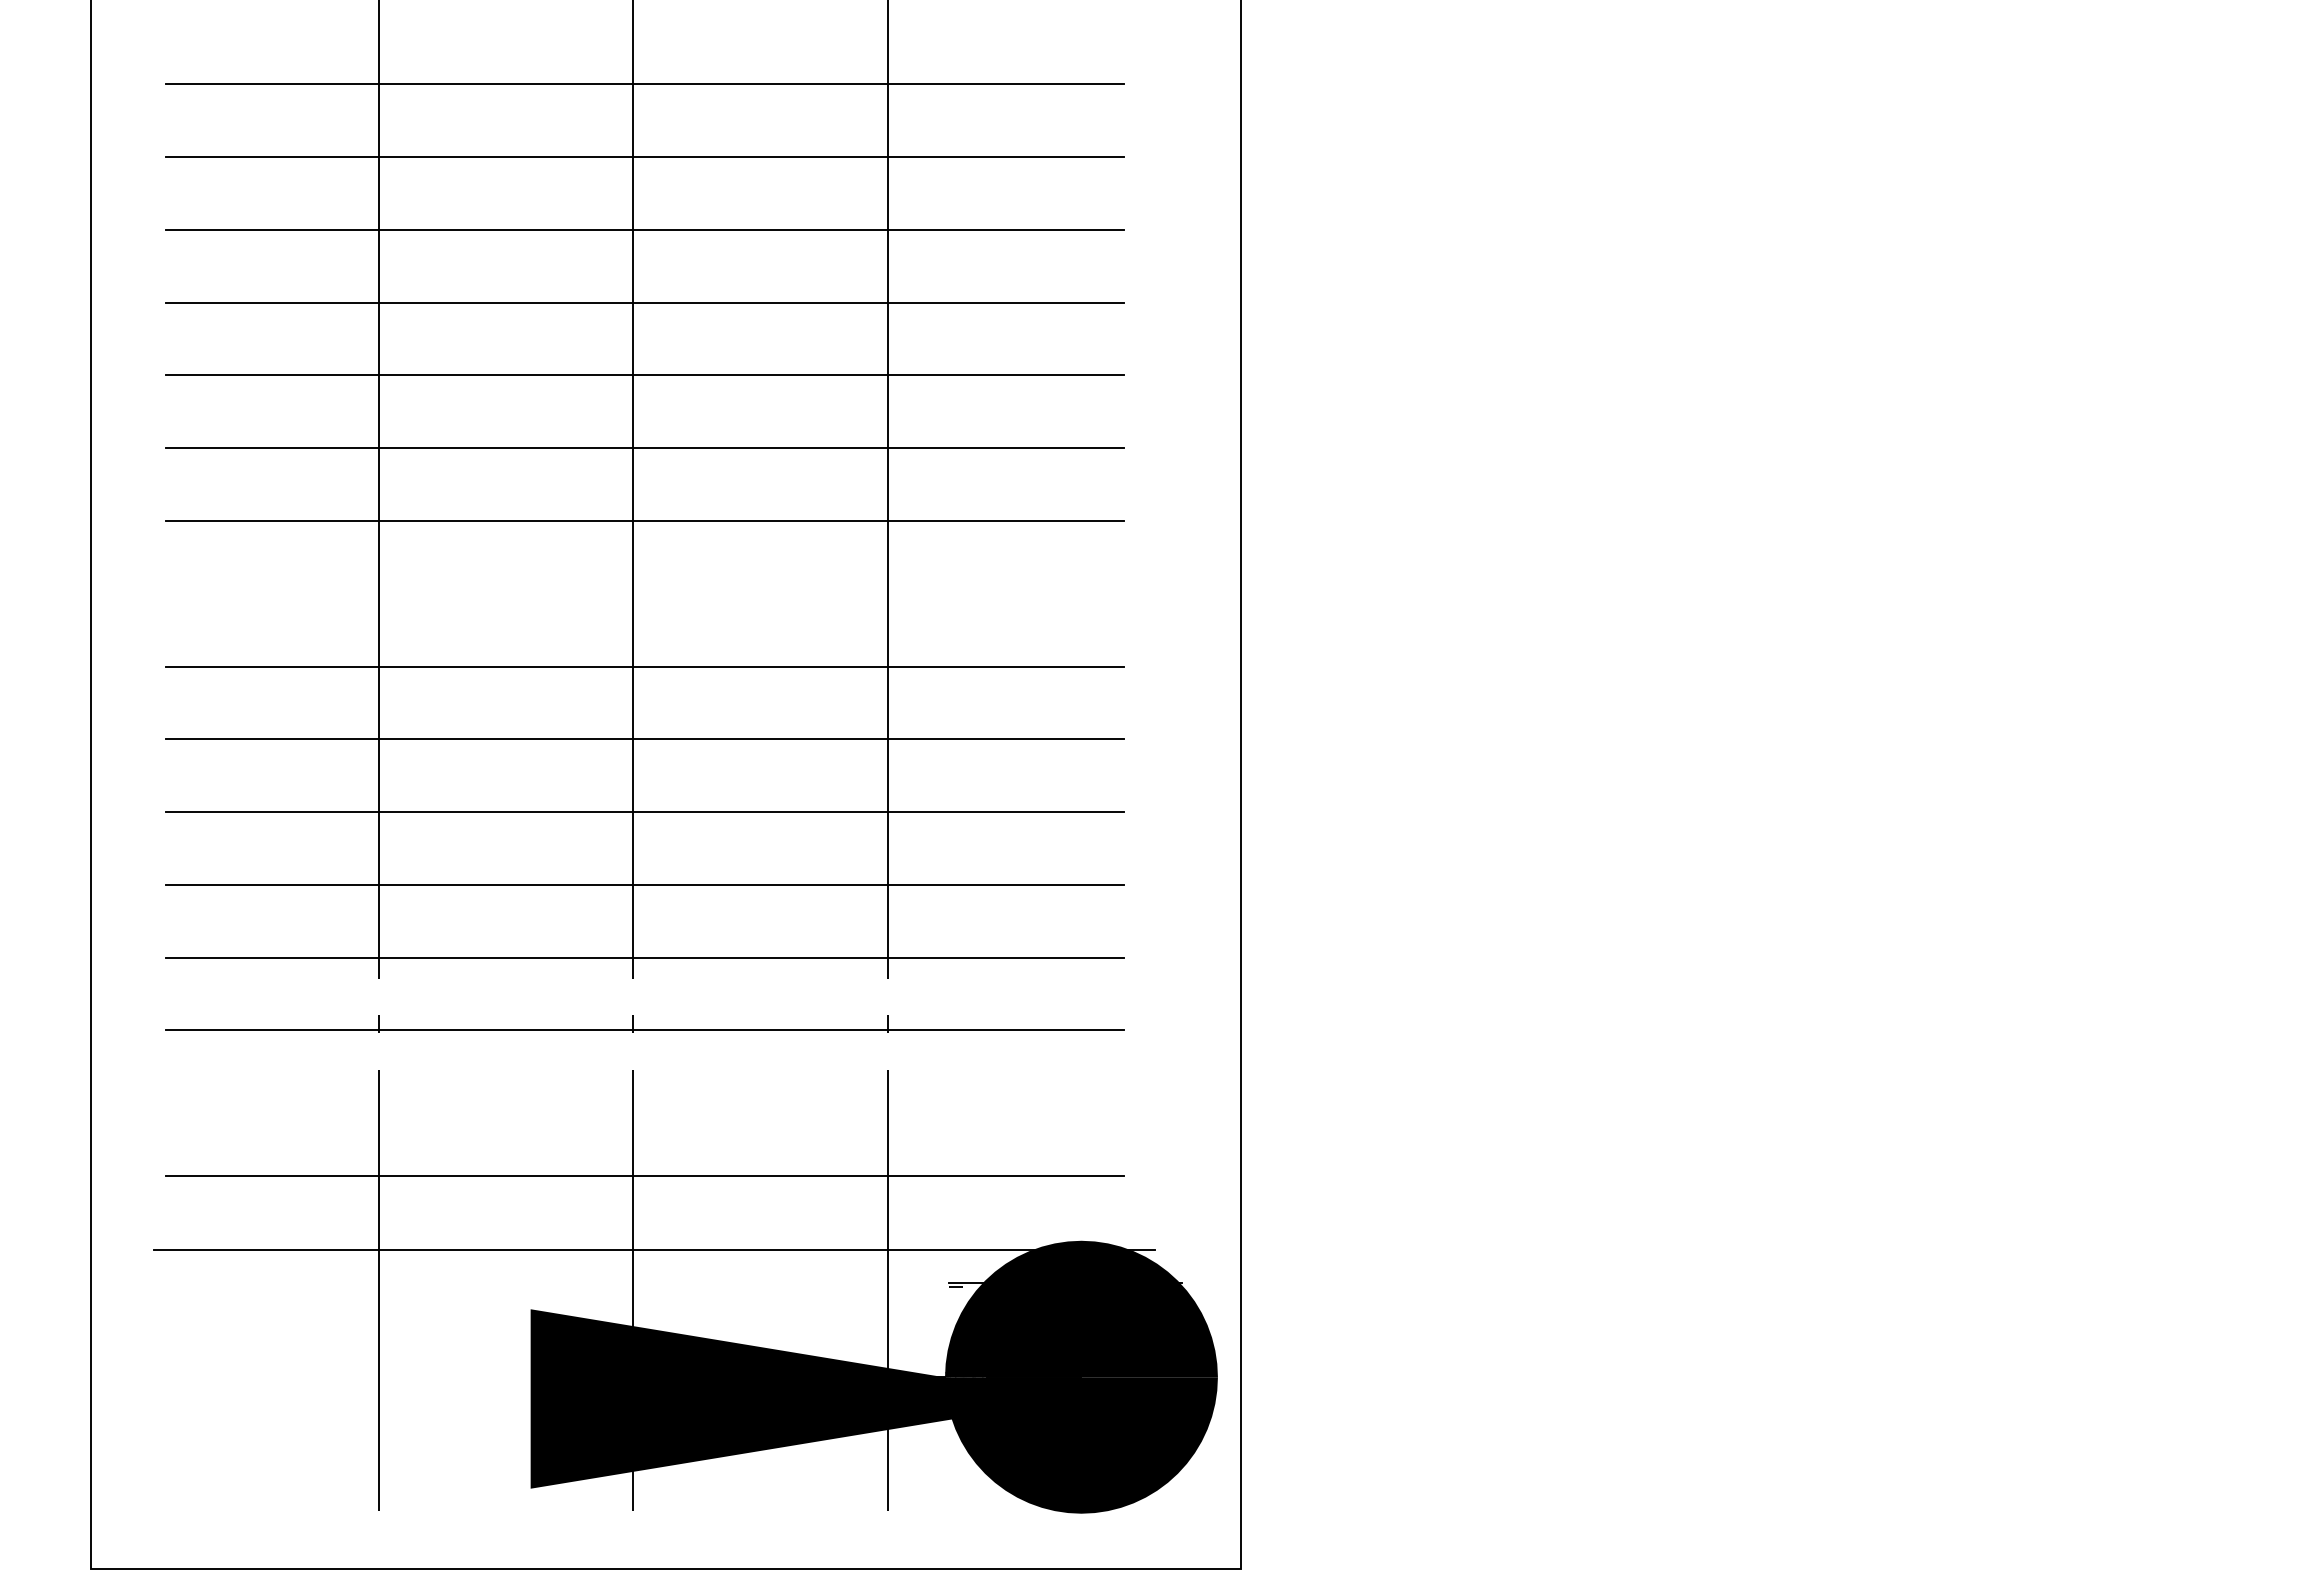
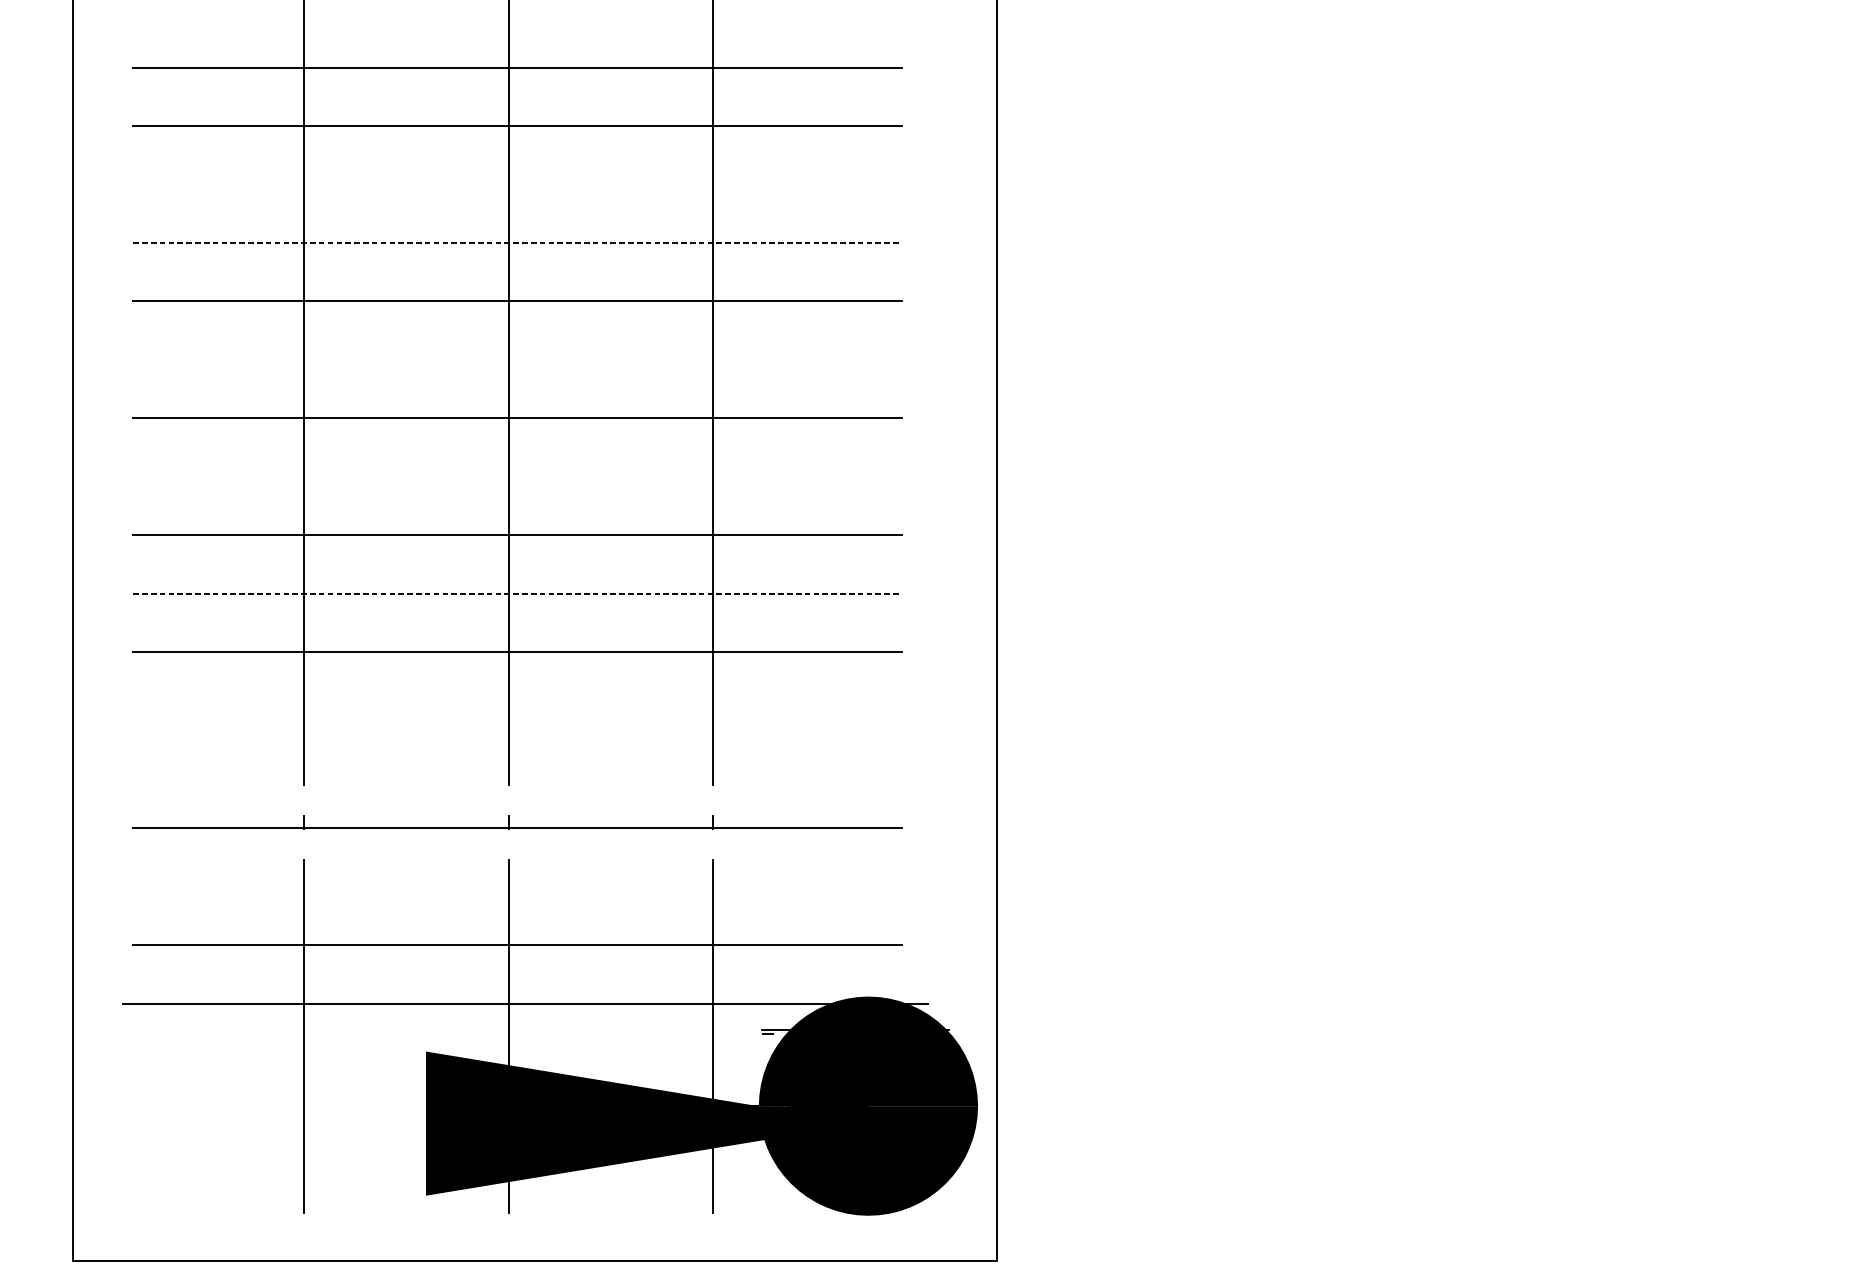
line: (644, 229) -> (517, 184), removed
line: (644, 302) -> (517, 242), solid -> dashed
line: (644, 448) -> (517, 360), removed
line: (644, 739) -> (517, 593), solid -> dashed
line: (644, 884) -> (517, 710), removed
line: (644, 957) -> (517, 769), removed

